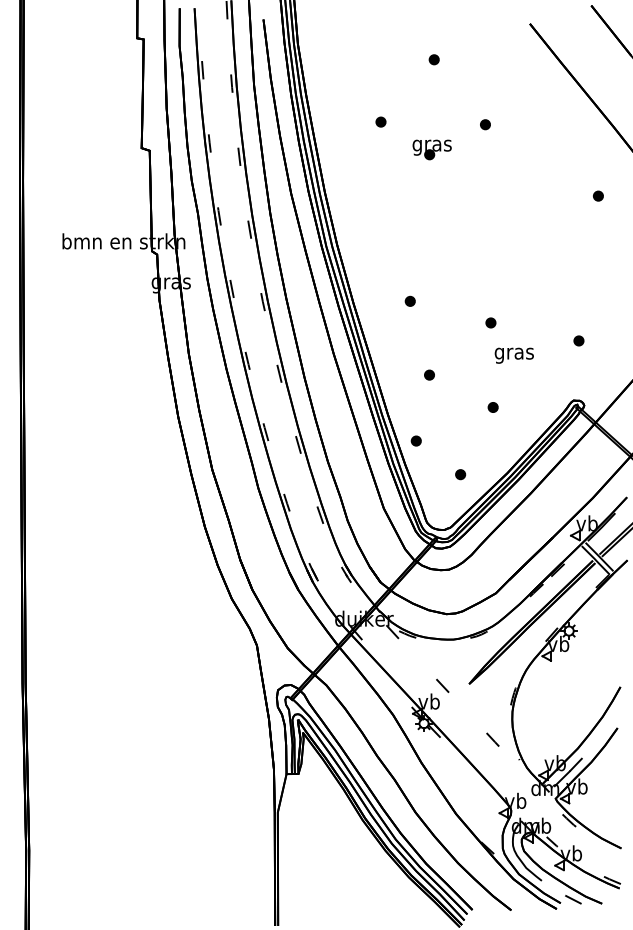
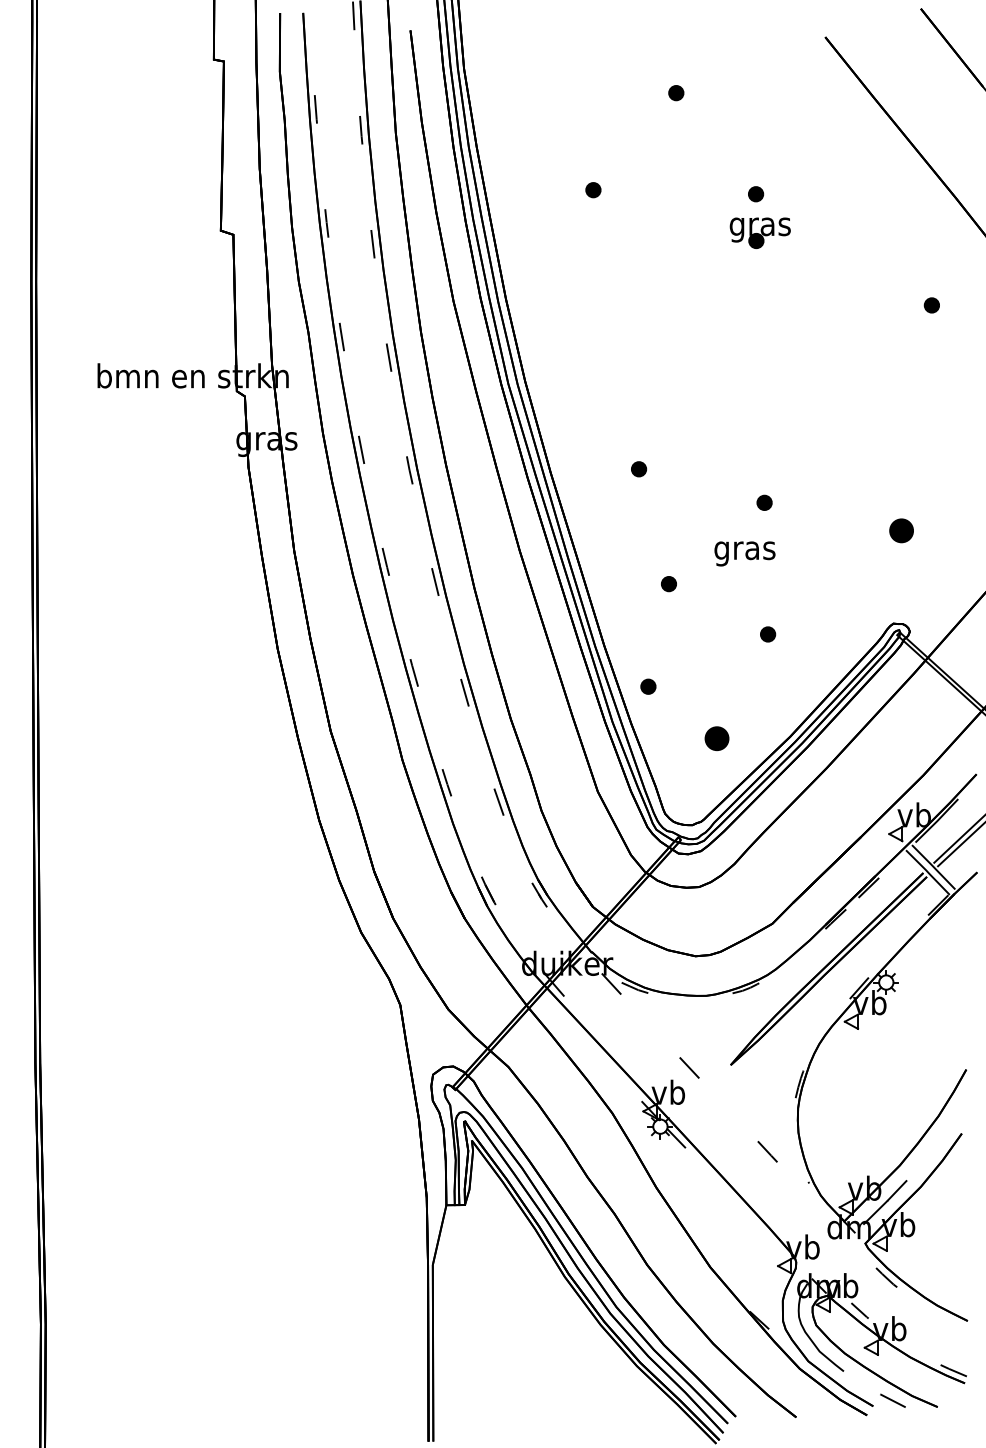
part: (431, 149) -> (759, 232), moved
part: (578, 340) -> (900, 530), size x1.6
text: (513, 355) -> (743, 553), moved
part: (460, 474) -> (717, 738), size x1.6

